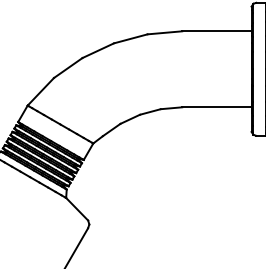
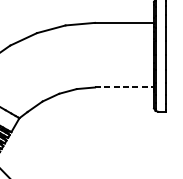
line: (216, 107) -> (124, 87), solid -> dashed

